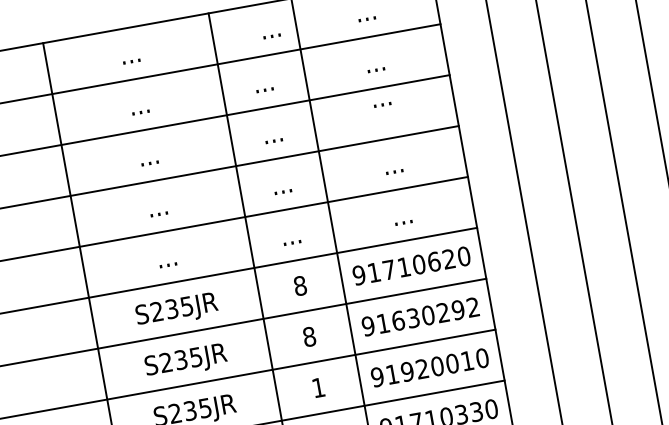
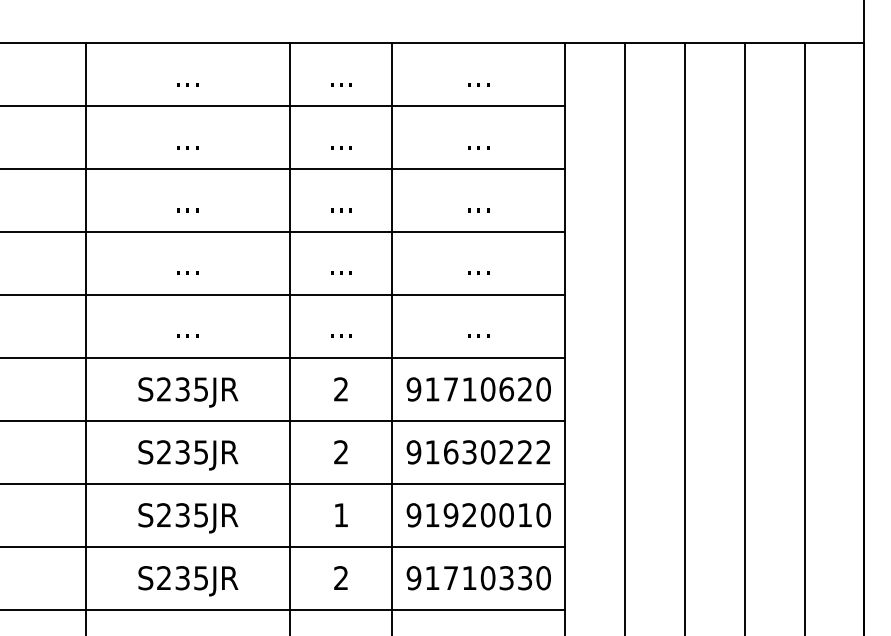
text: (272, 36) -> (341, 84), moved
text: (382, 104) -> (478, 210), moved
text: (300, 285) -> (341, 389), 8 -> 2
text: (457, 310) -> (524, 452), 91630292 -> 91630222
text: (309, 336) -> (341, 452), 8 -> 2

